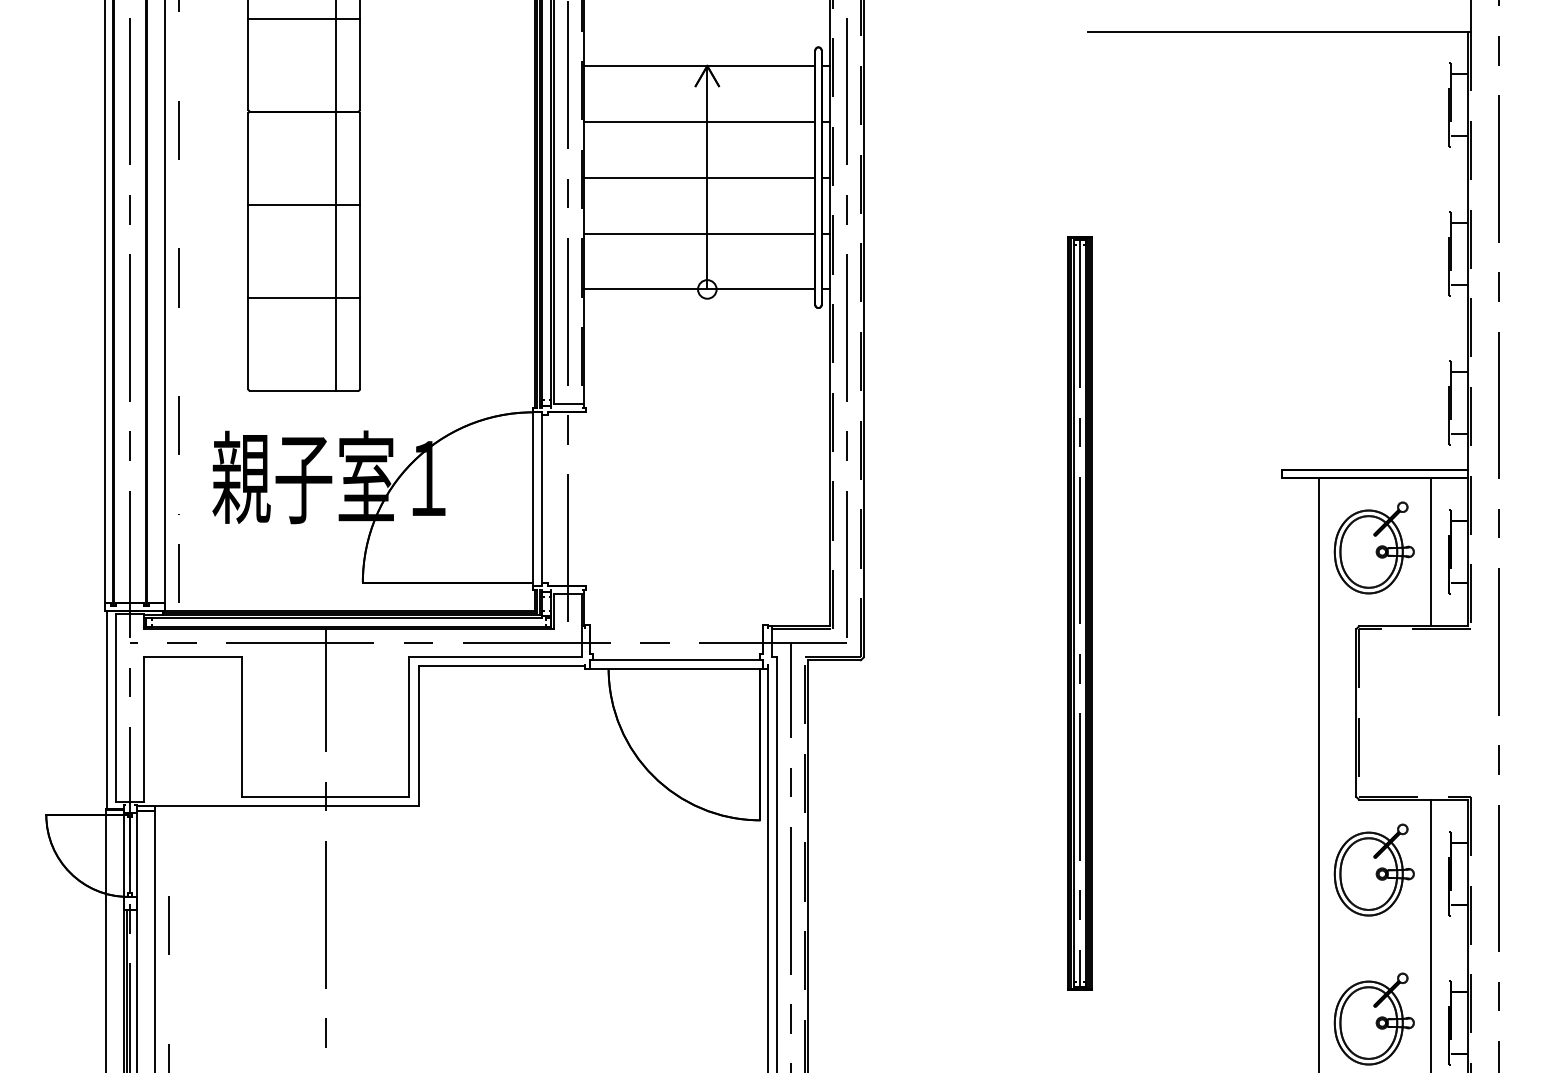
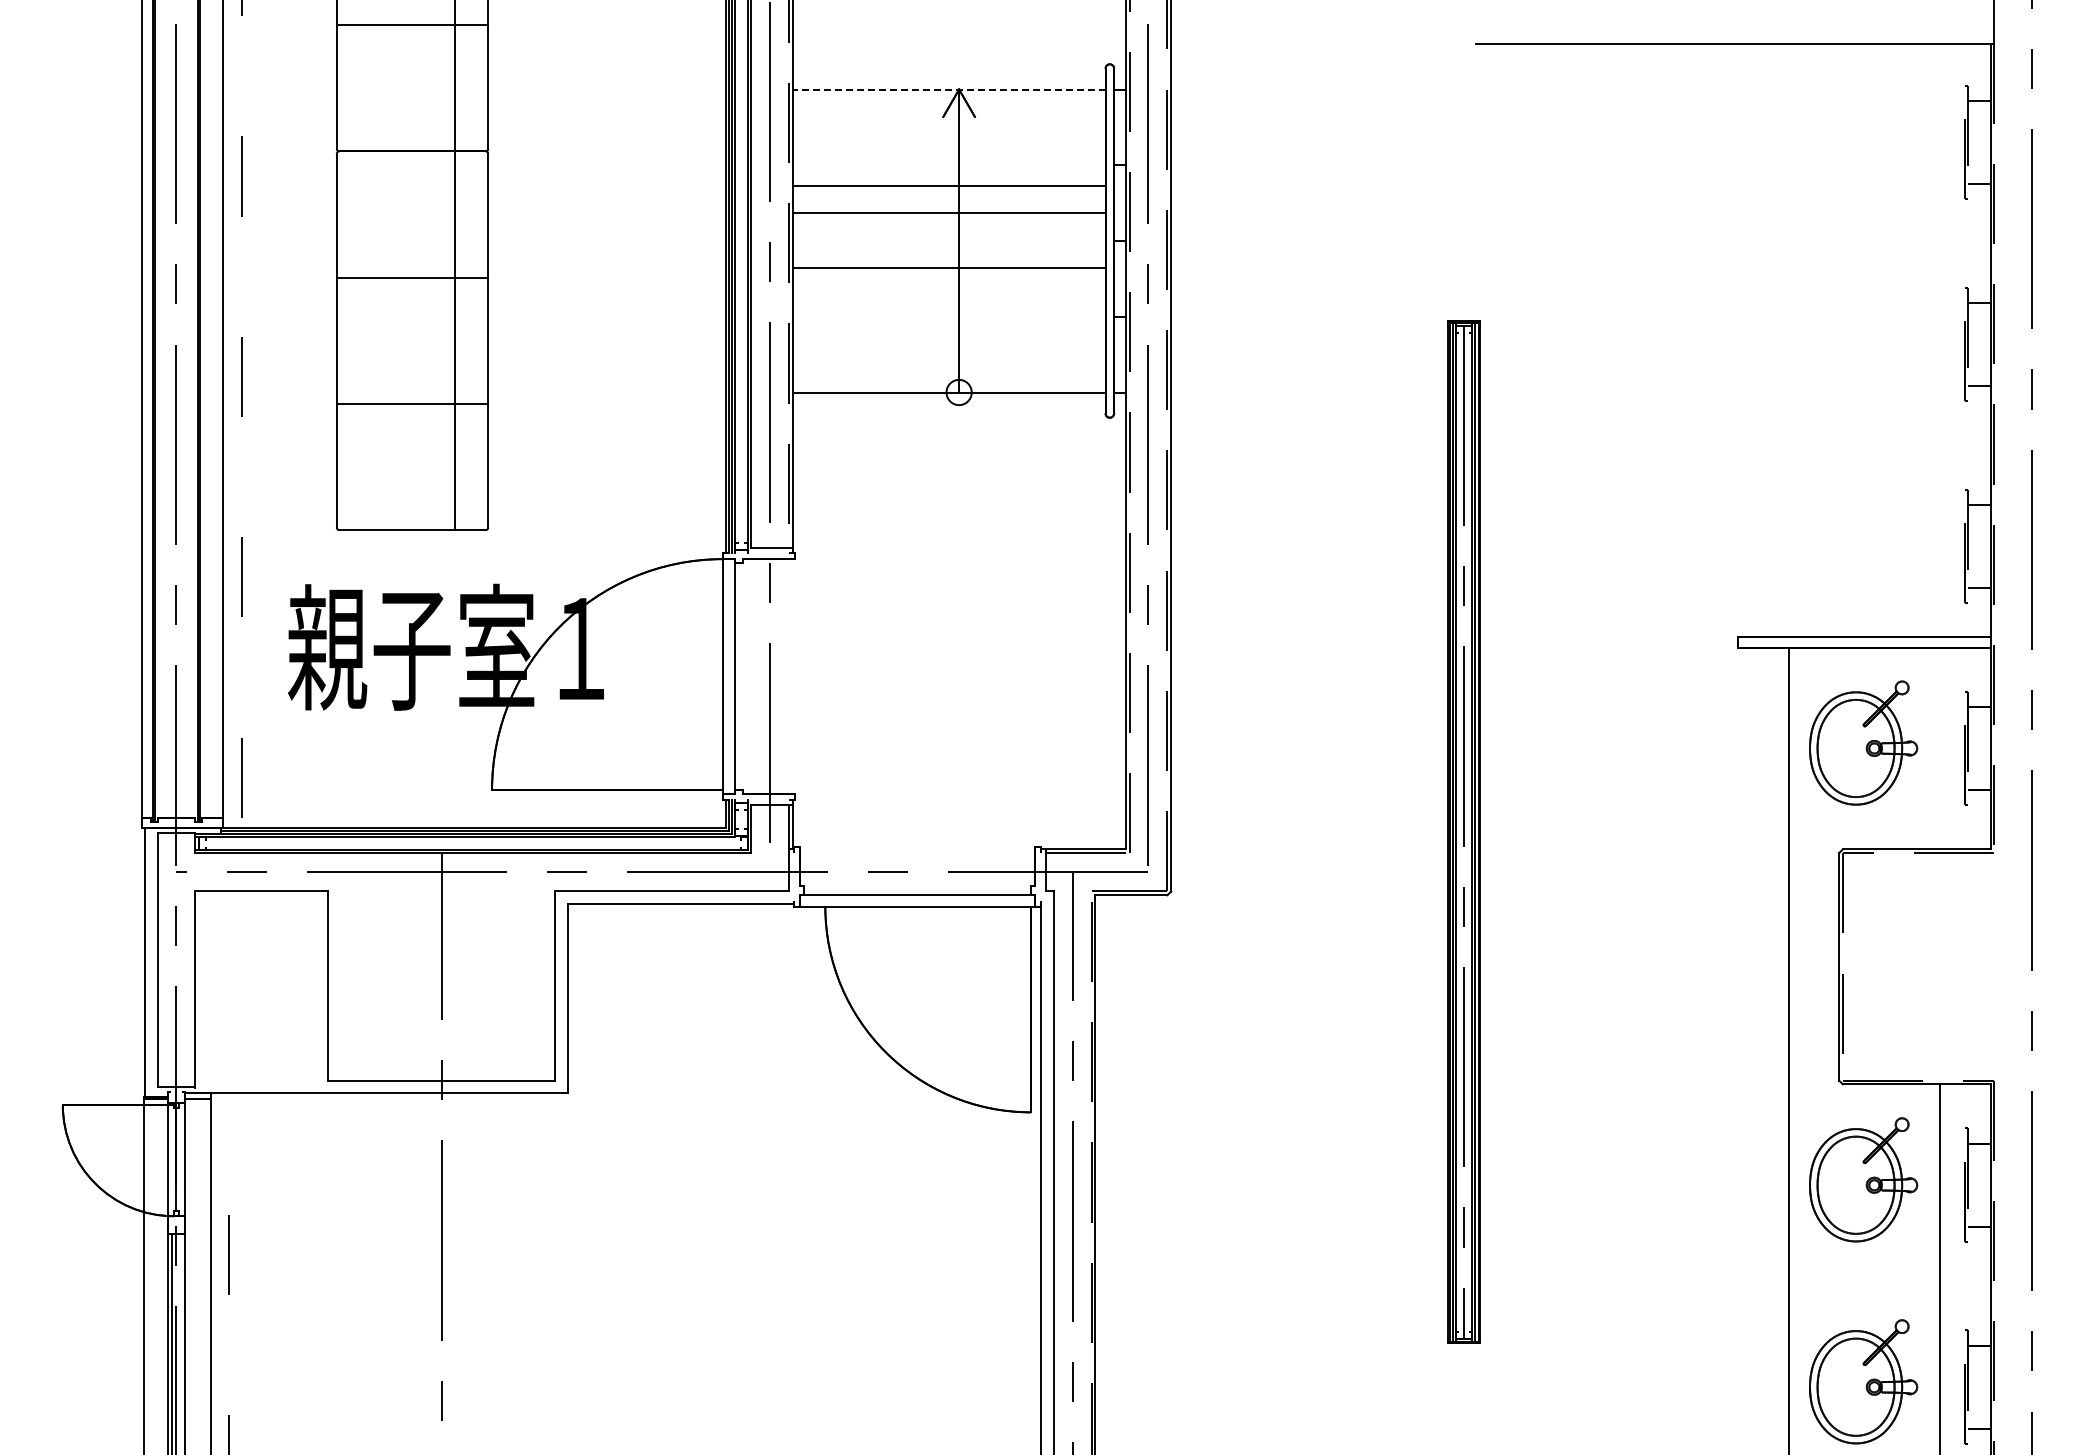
line: (700, 65) -> (949, 89), solid -> dashed
line: (699, 122) -> (948, 213), moved
line: (699, 178) -> (948, 186), moved
line: (699, 233) -> (948, 267), moved
line: (1430, 551) -> (1939, 748), removed

